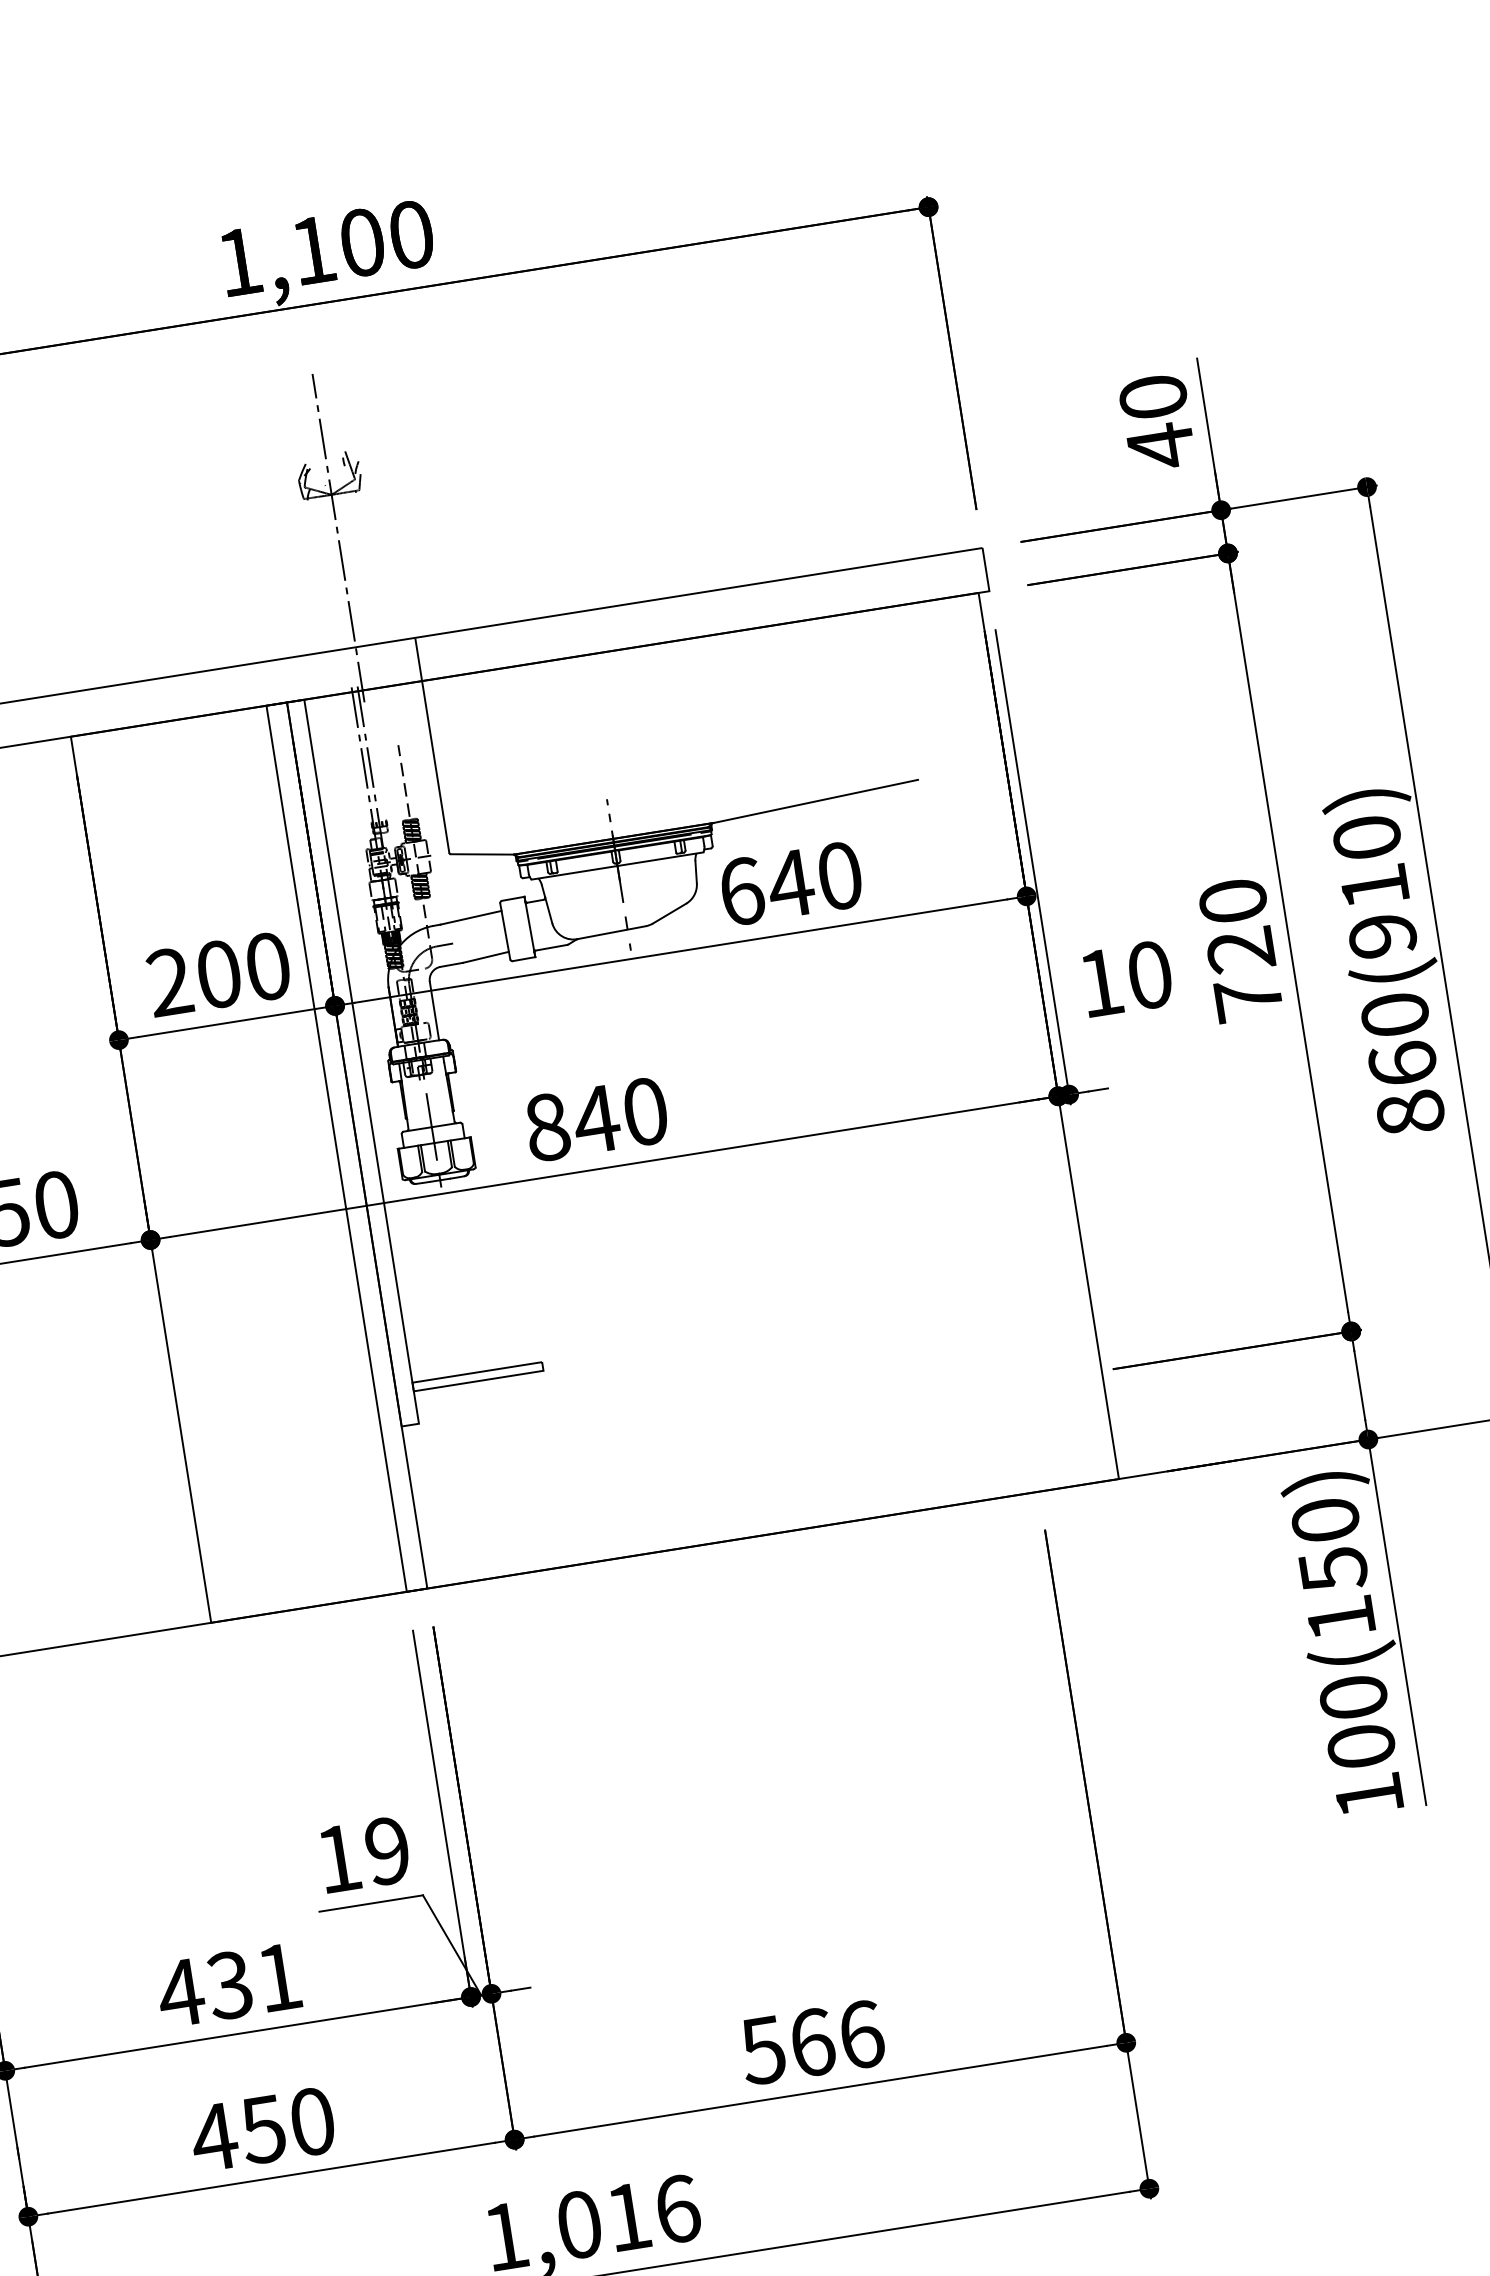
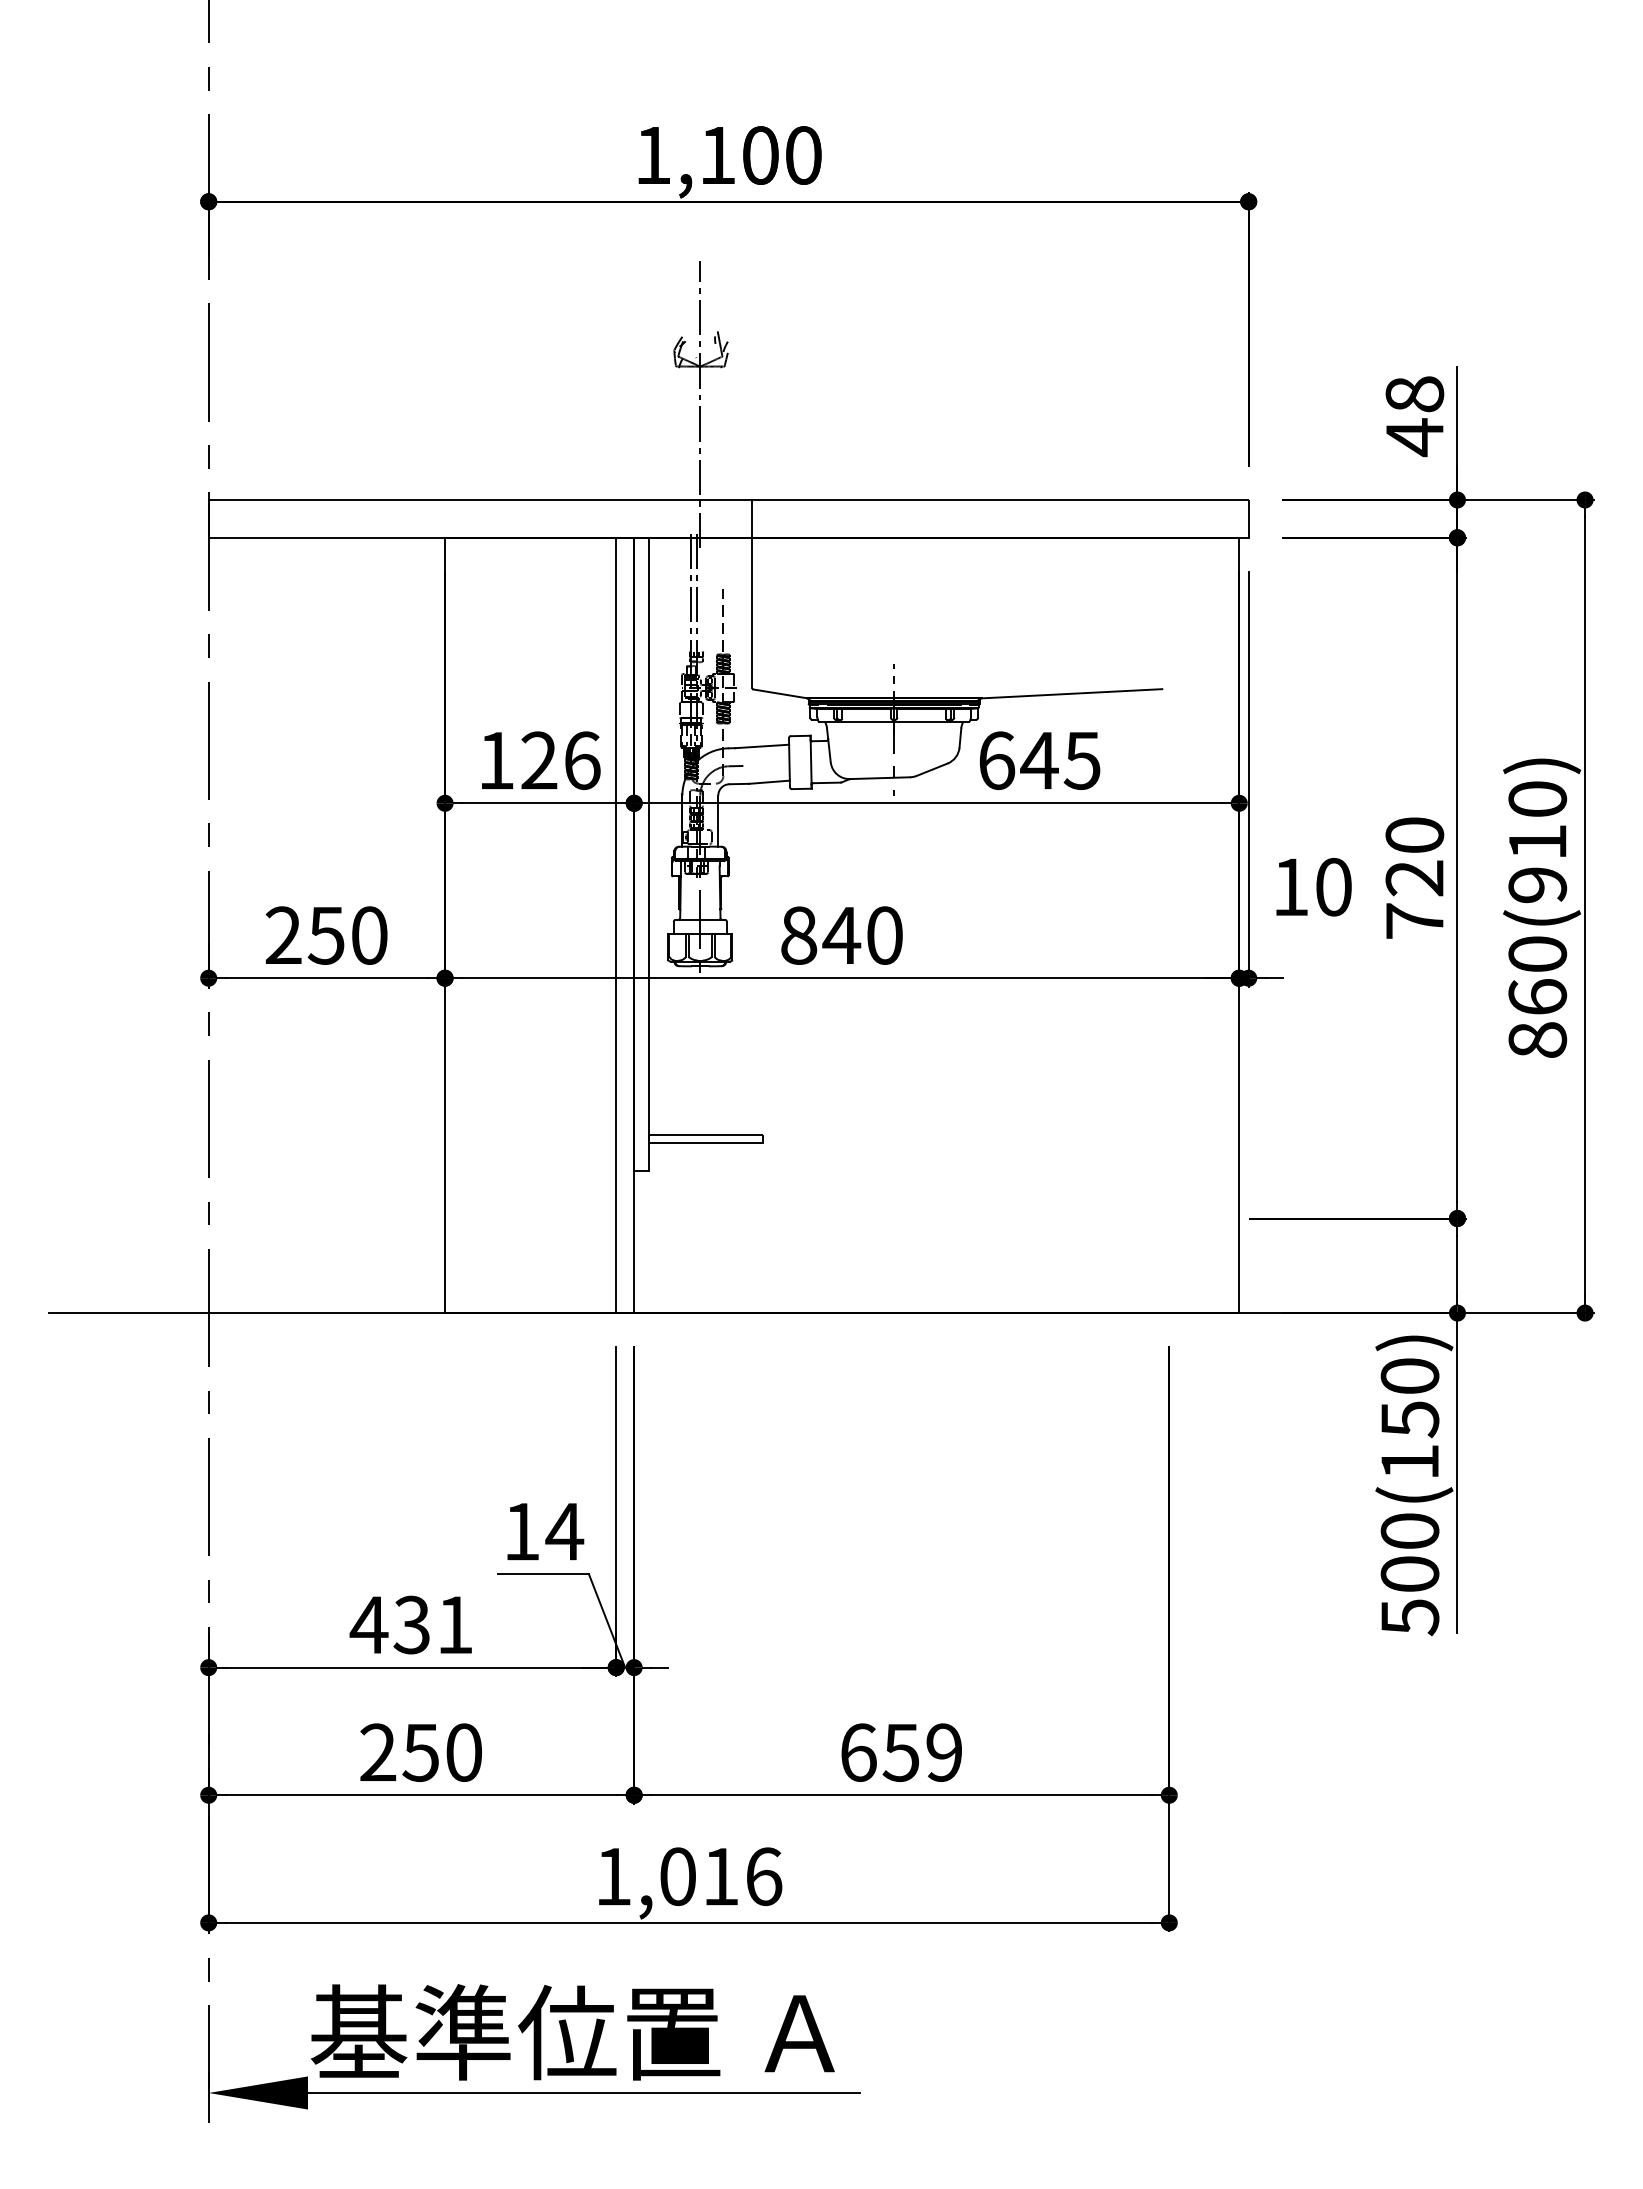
text: (1152, 397) -> (1414, 394), 40 -> 48
text: (838, 876) -> (1081, 760), 640 -> 645
text: (219, 974) -> (539, 760), 200 -> 126
text: (1369, 1795) -> (1410, 1617), 100(150) -> 500(150)
text: (387, 1850) -> (564, 1531), 19 -> 14
text: (811, 2042) -> (900, 1752), 566 -> 659
text: (213, 2136) -> (377, 1751), 450 -> 250

